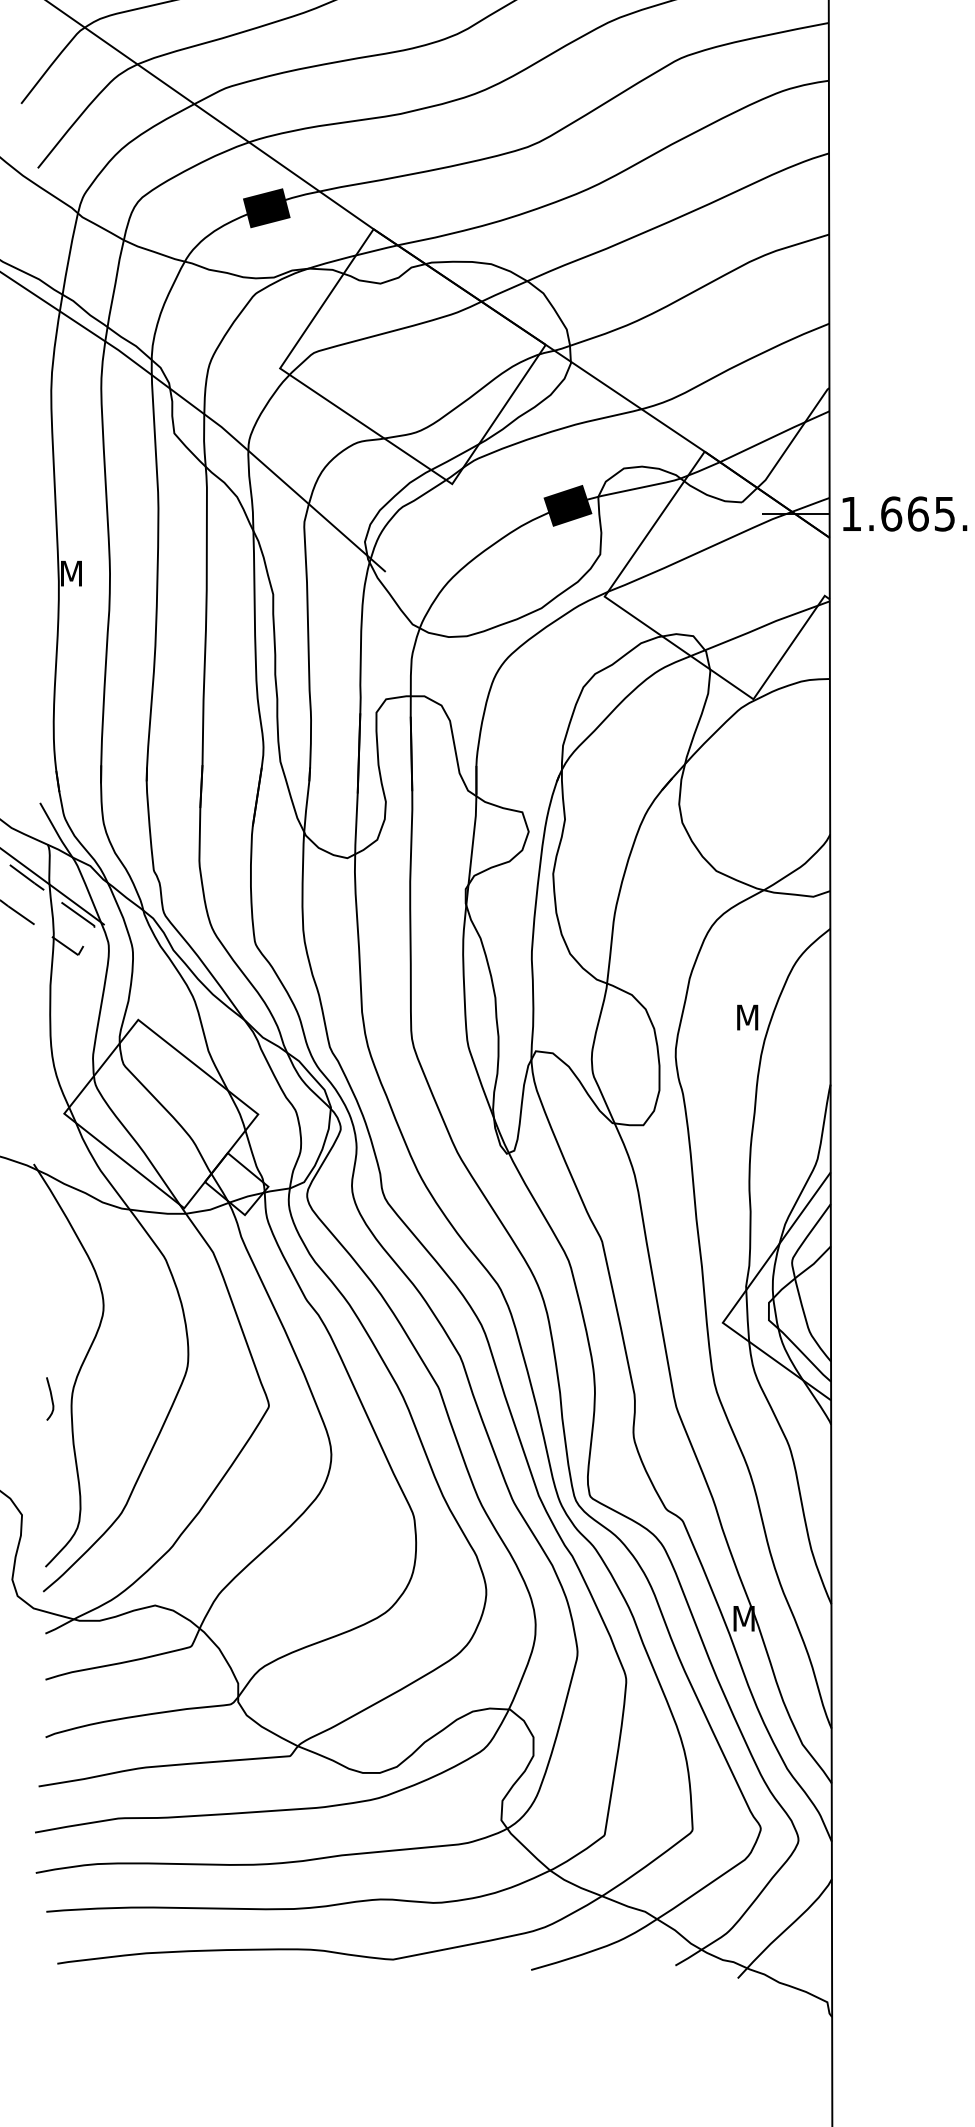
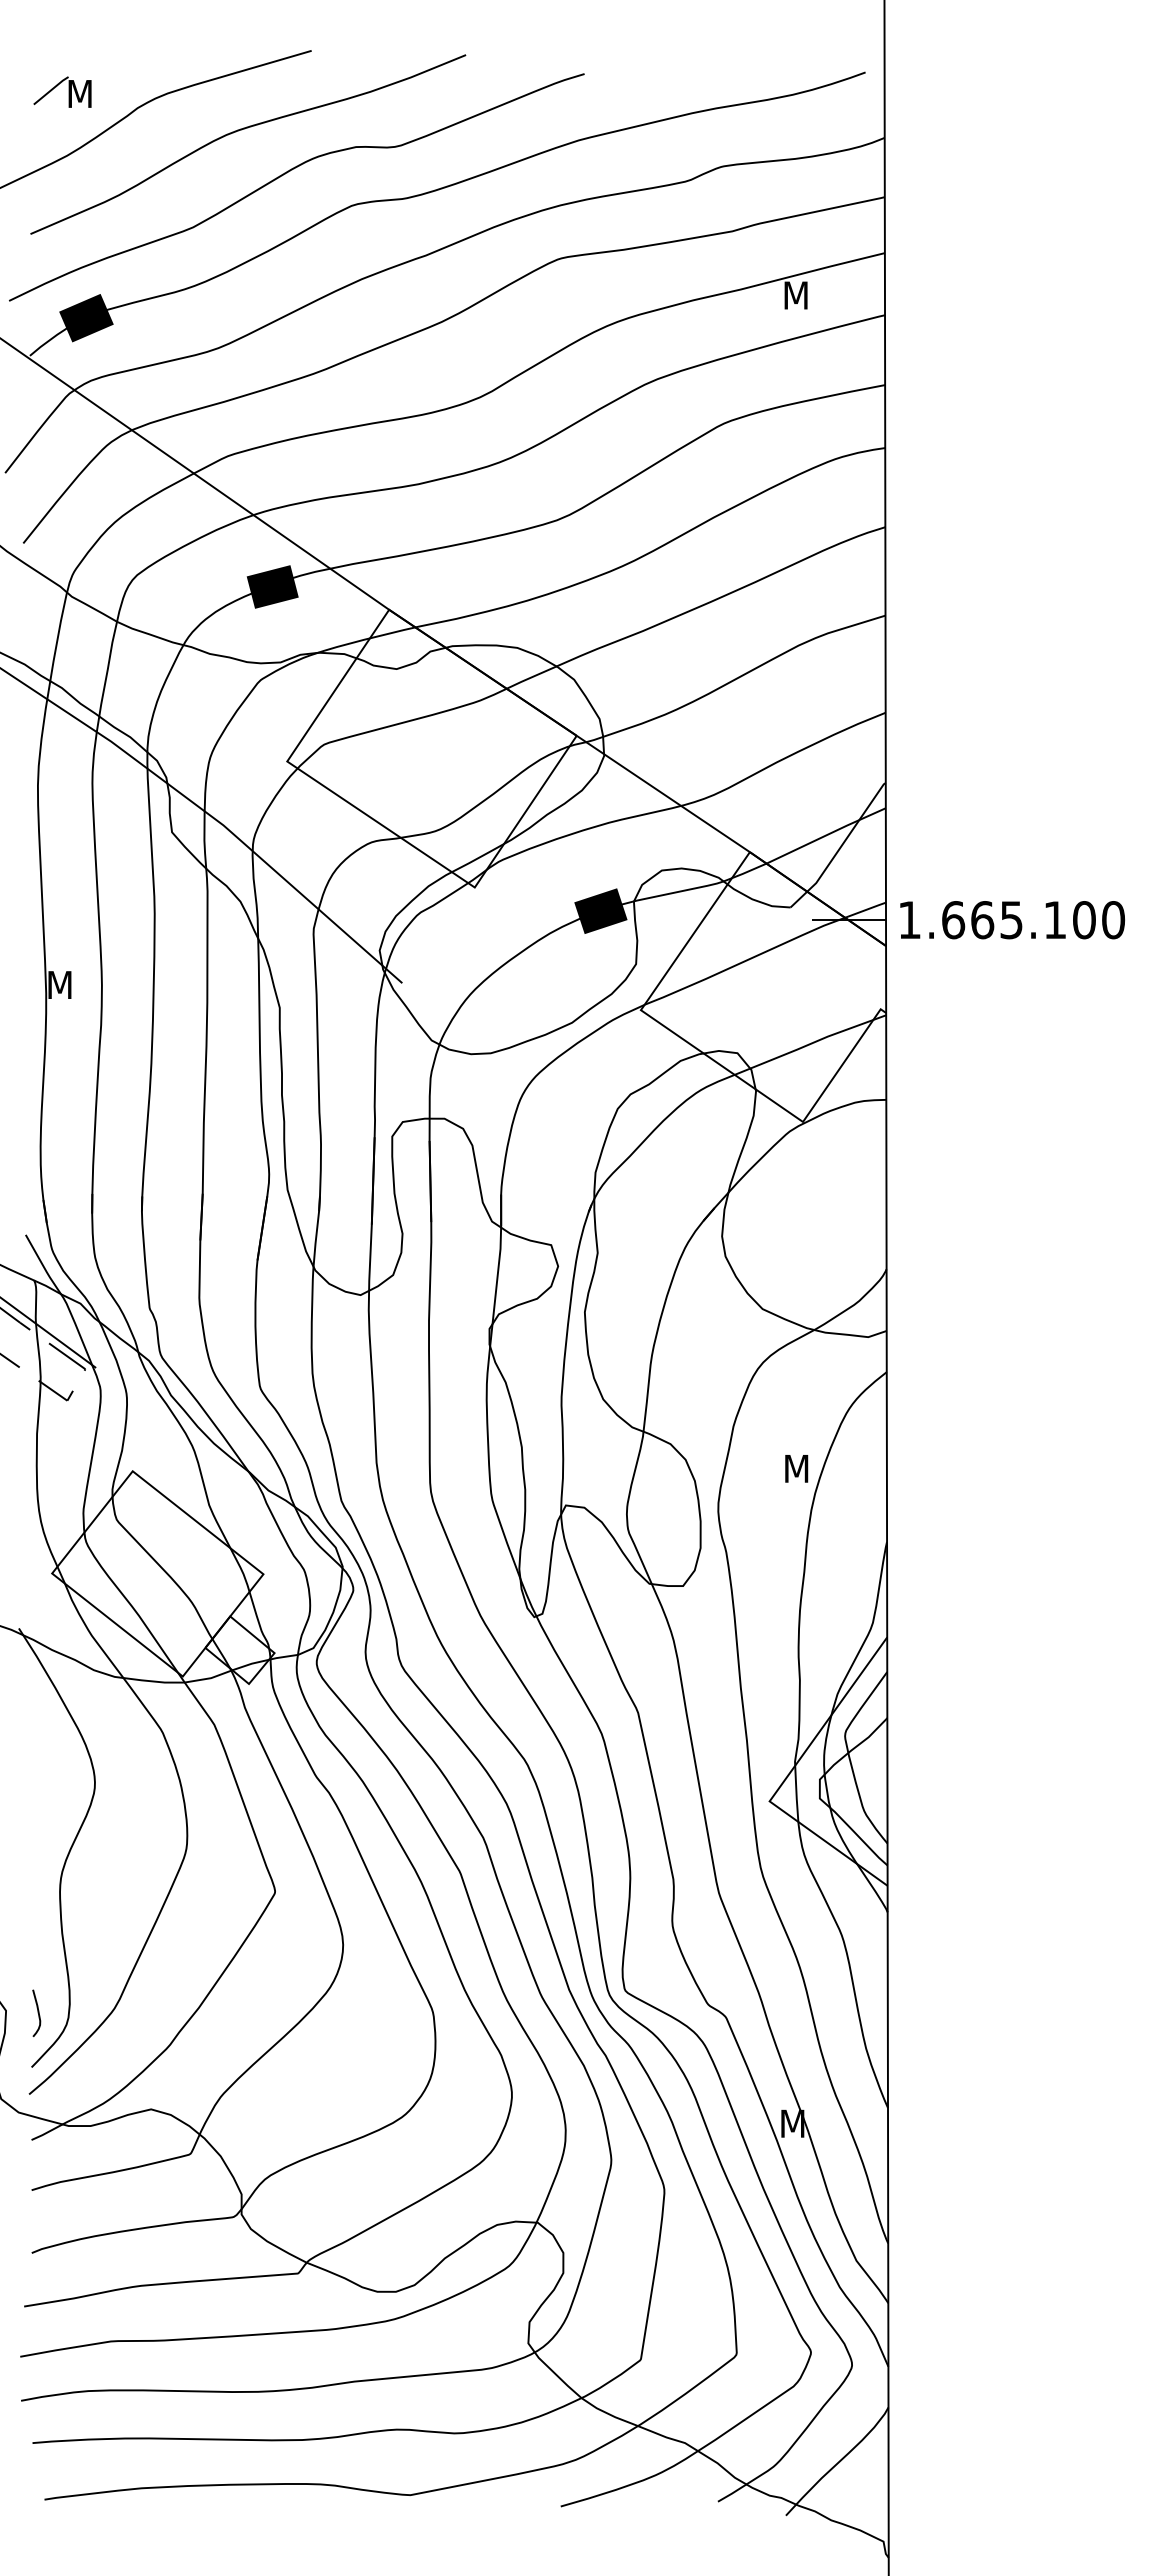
curve: (50, 1399) -> (37, 2013), moved

